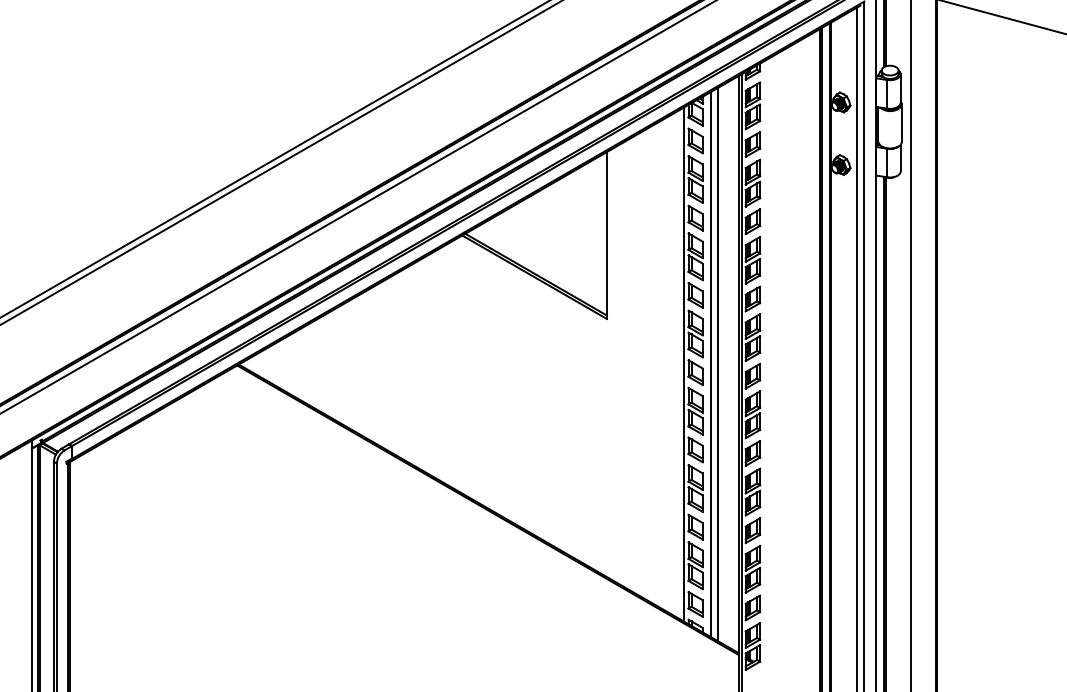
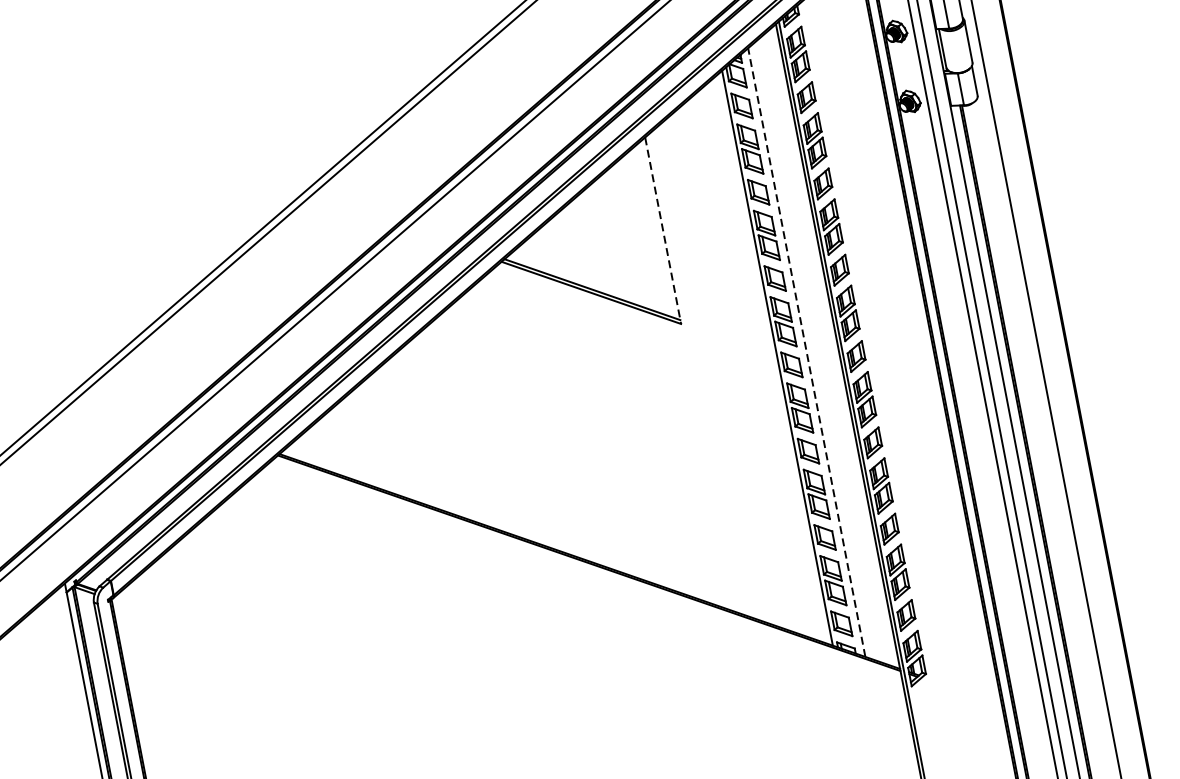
line: (606, 236) -> (662, 231), solid -> dashed
line: (710, 364) -> (806, 352), solid -> dashed
line: (718, 364) -> (815, 350), removed

